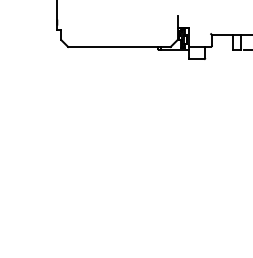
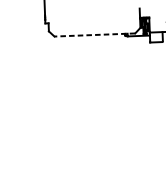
line: (118, 46) -> (94, 34), solid -> dashed

